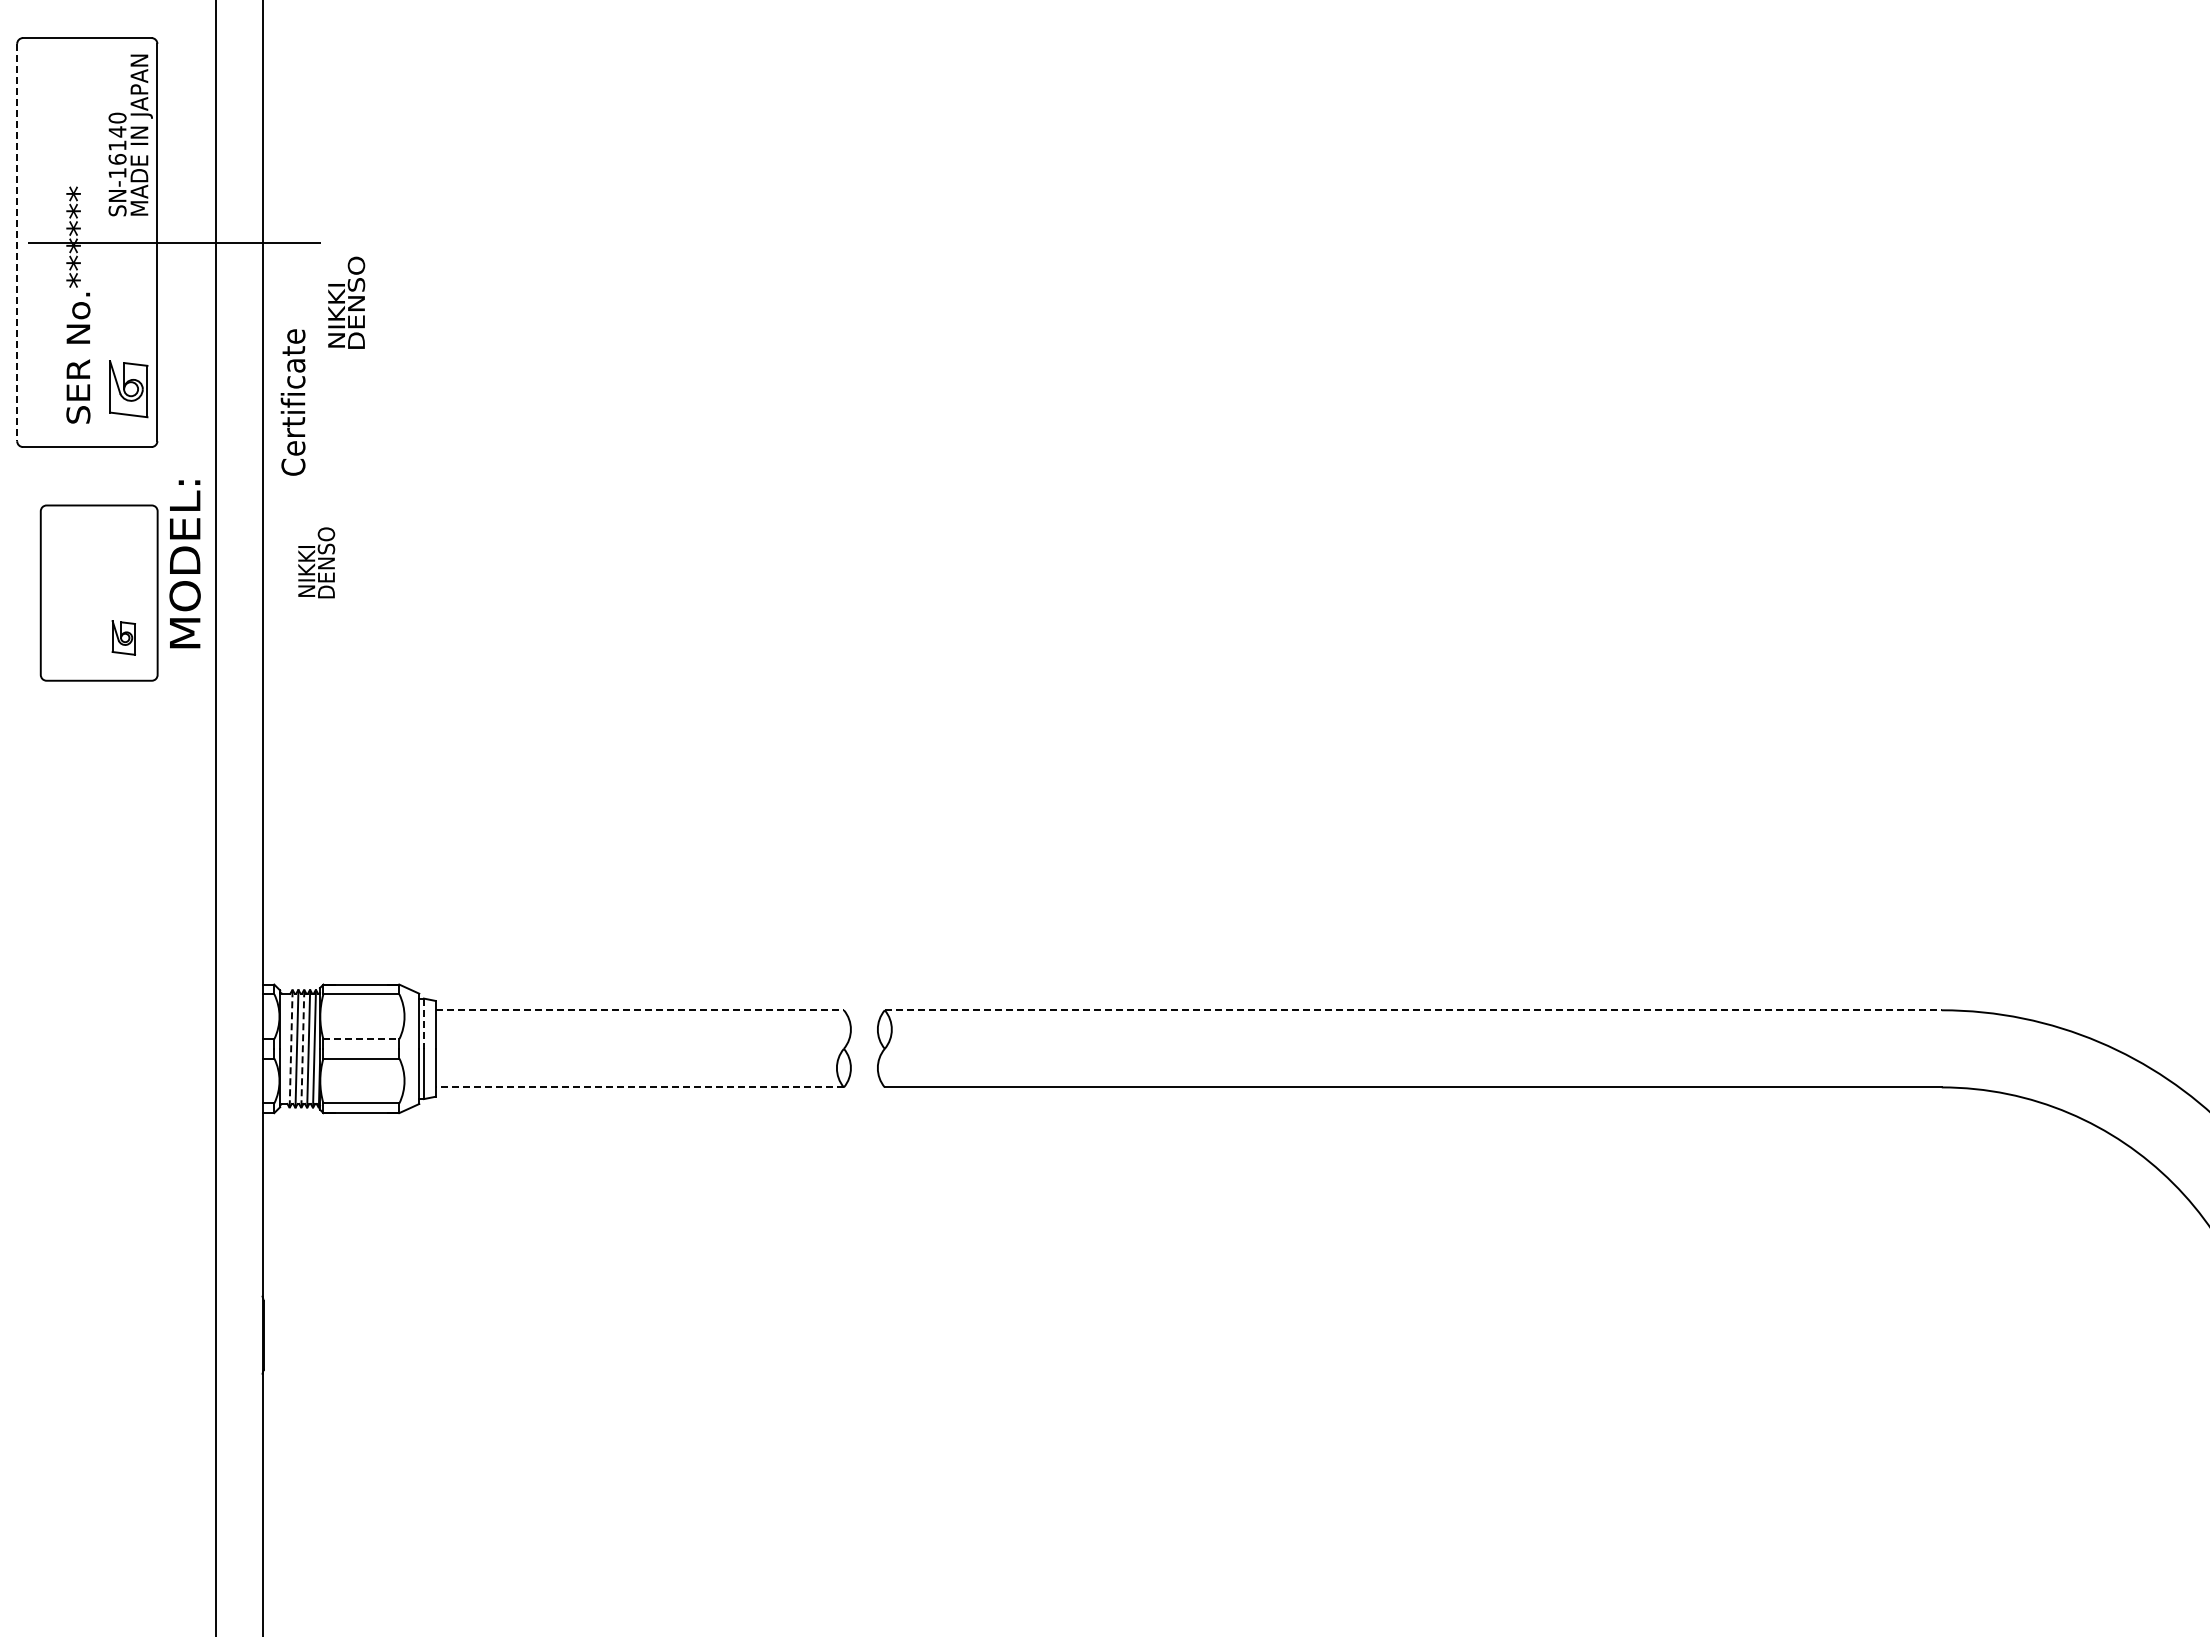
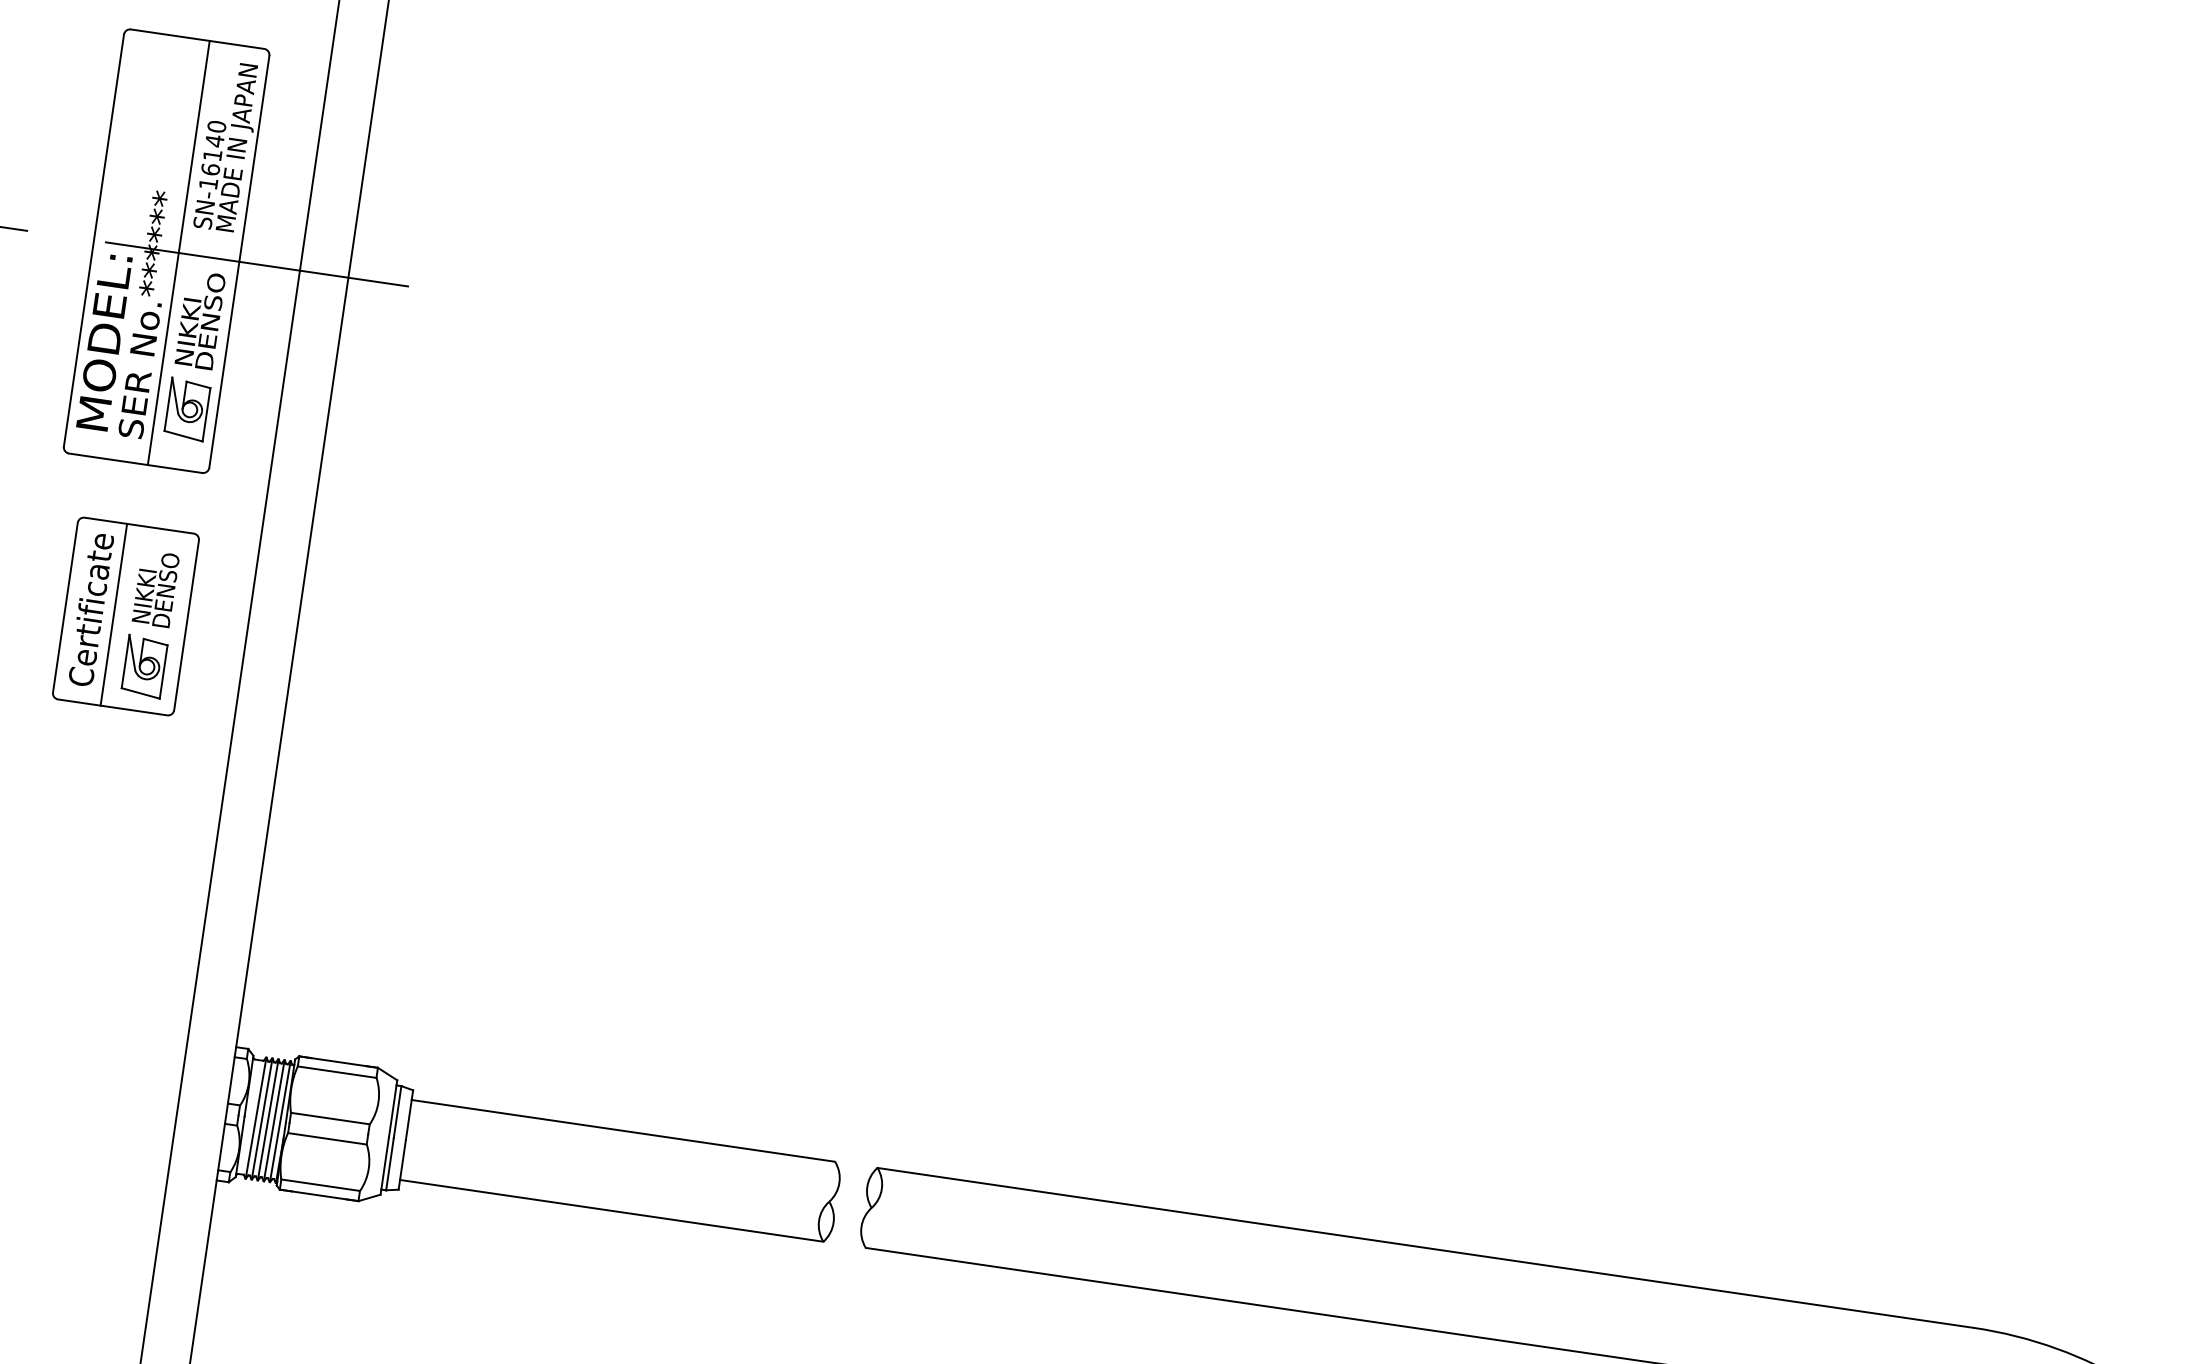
line: (17, 242) -> (94, 240), dashed -> solid
line: (98, 242) -> (178, 252), added
text: (346, 302) -> (200, 319), moved
text: (292, 402) -> (90, 609), moved
text: (316, 562) -> (155, 588), moved
text: (184, 564) -> (103, 342), moved
line: (87, 592) -> (113, 614), added
part: (123, 637) -> (144, 666), size x1.67
line: (640, 1010) -> (624, 1131), dashed -> solid
line: (1413, 1010) -> (1425, 1248), dashed -> solid
line: (423, 1024) -> (396, 1112), dashed -> solid
line: (361, 1039) -> (330, 1119), dashed -> solid
line: (291, 1048) -> (256, 1117), dashed -> solid
line: (302, 1048) -> (267, 1119), dashed -> solid
line: (639, 1087) -> (611, 1210), dashed -> solid

